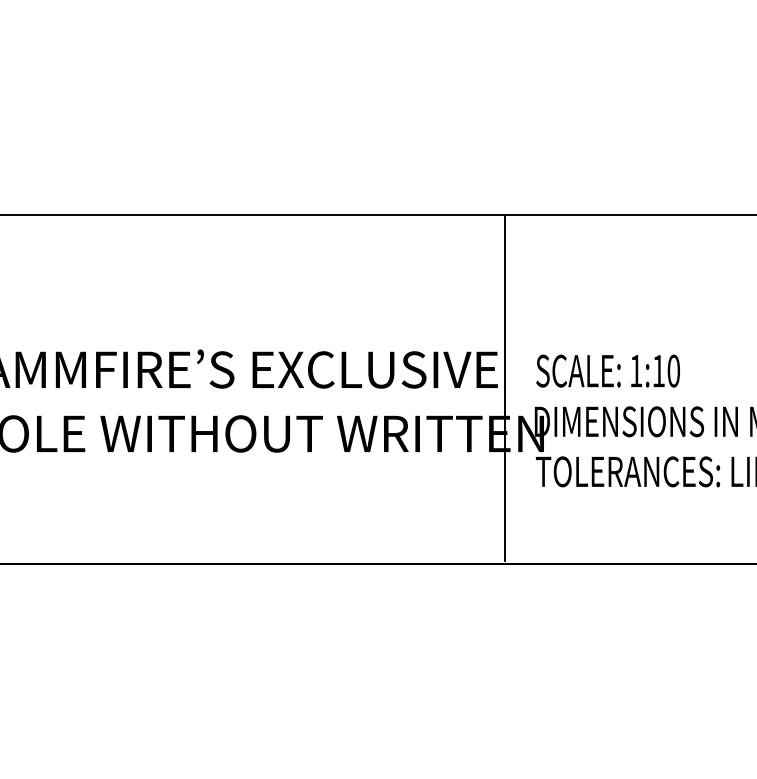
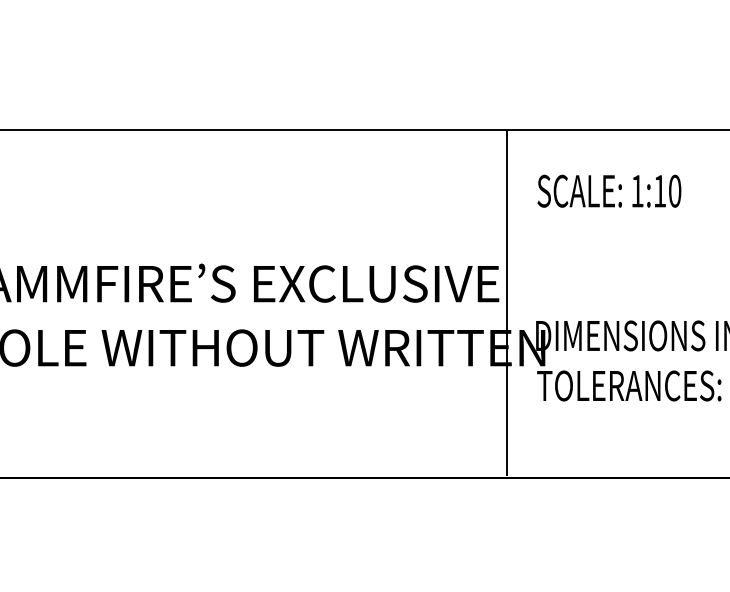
part: (607, 370) -> (608, 190), moved

